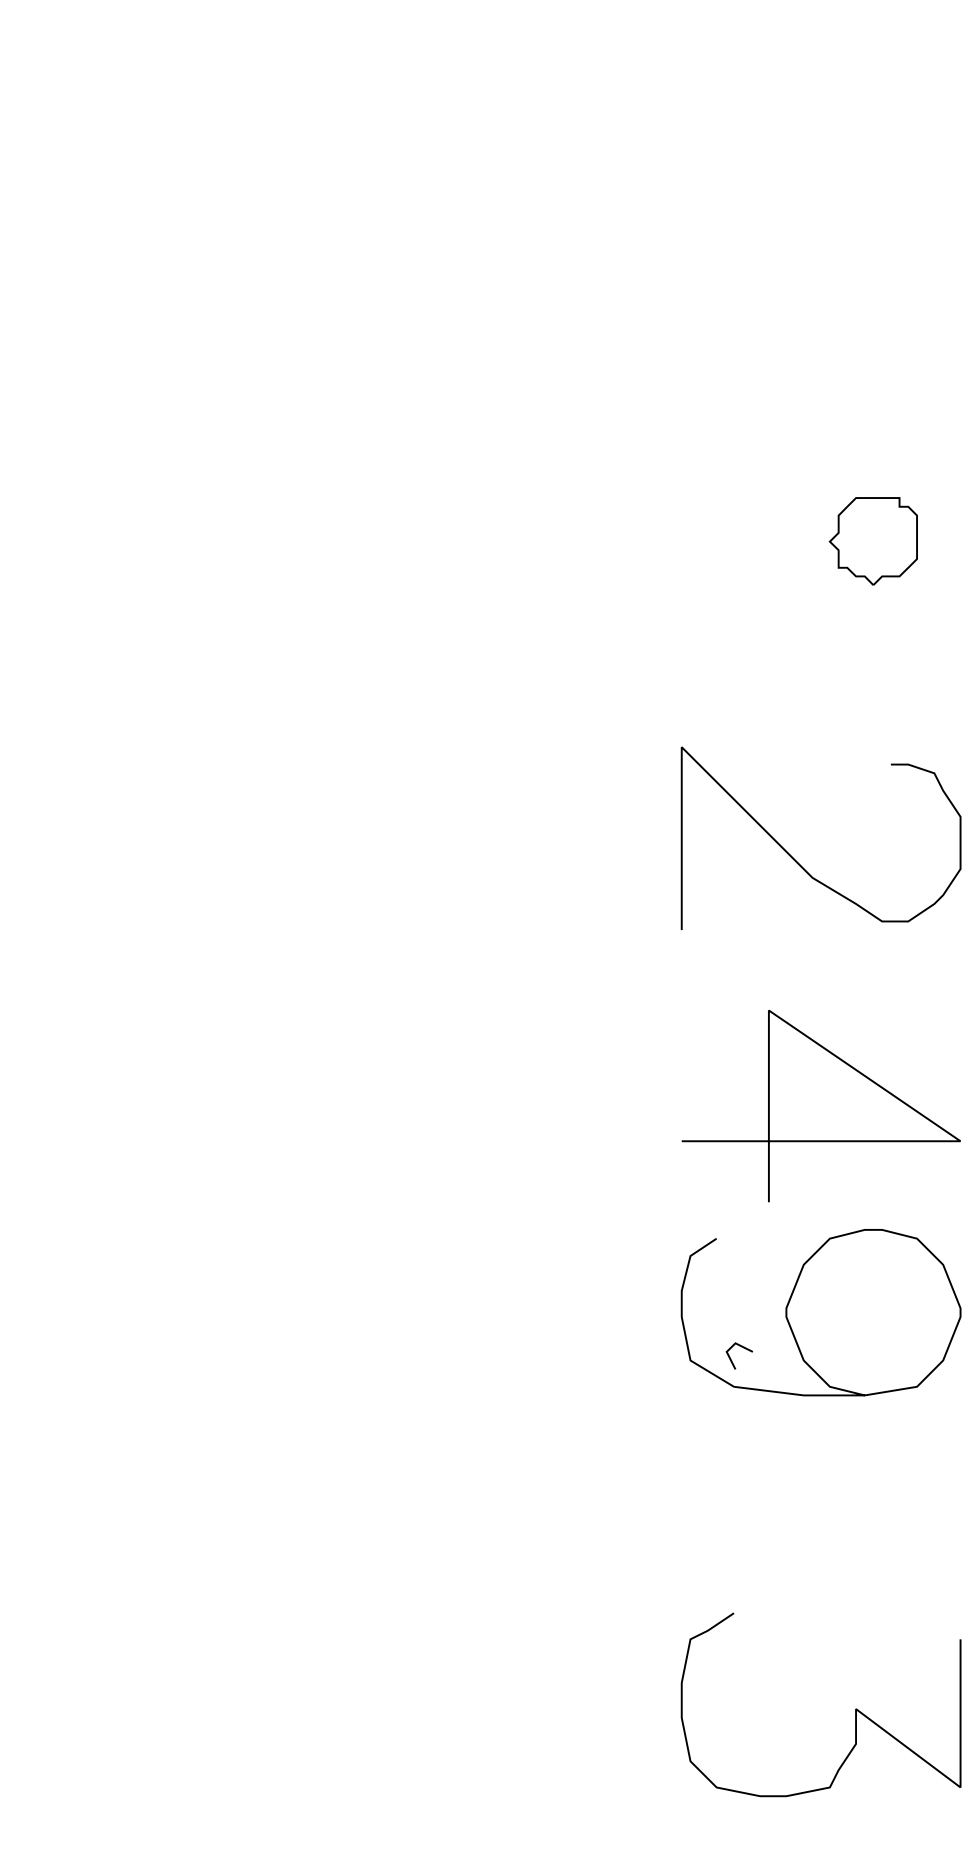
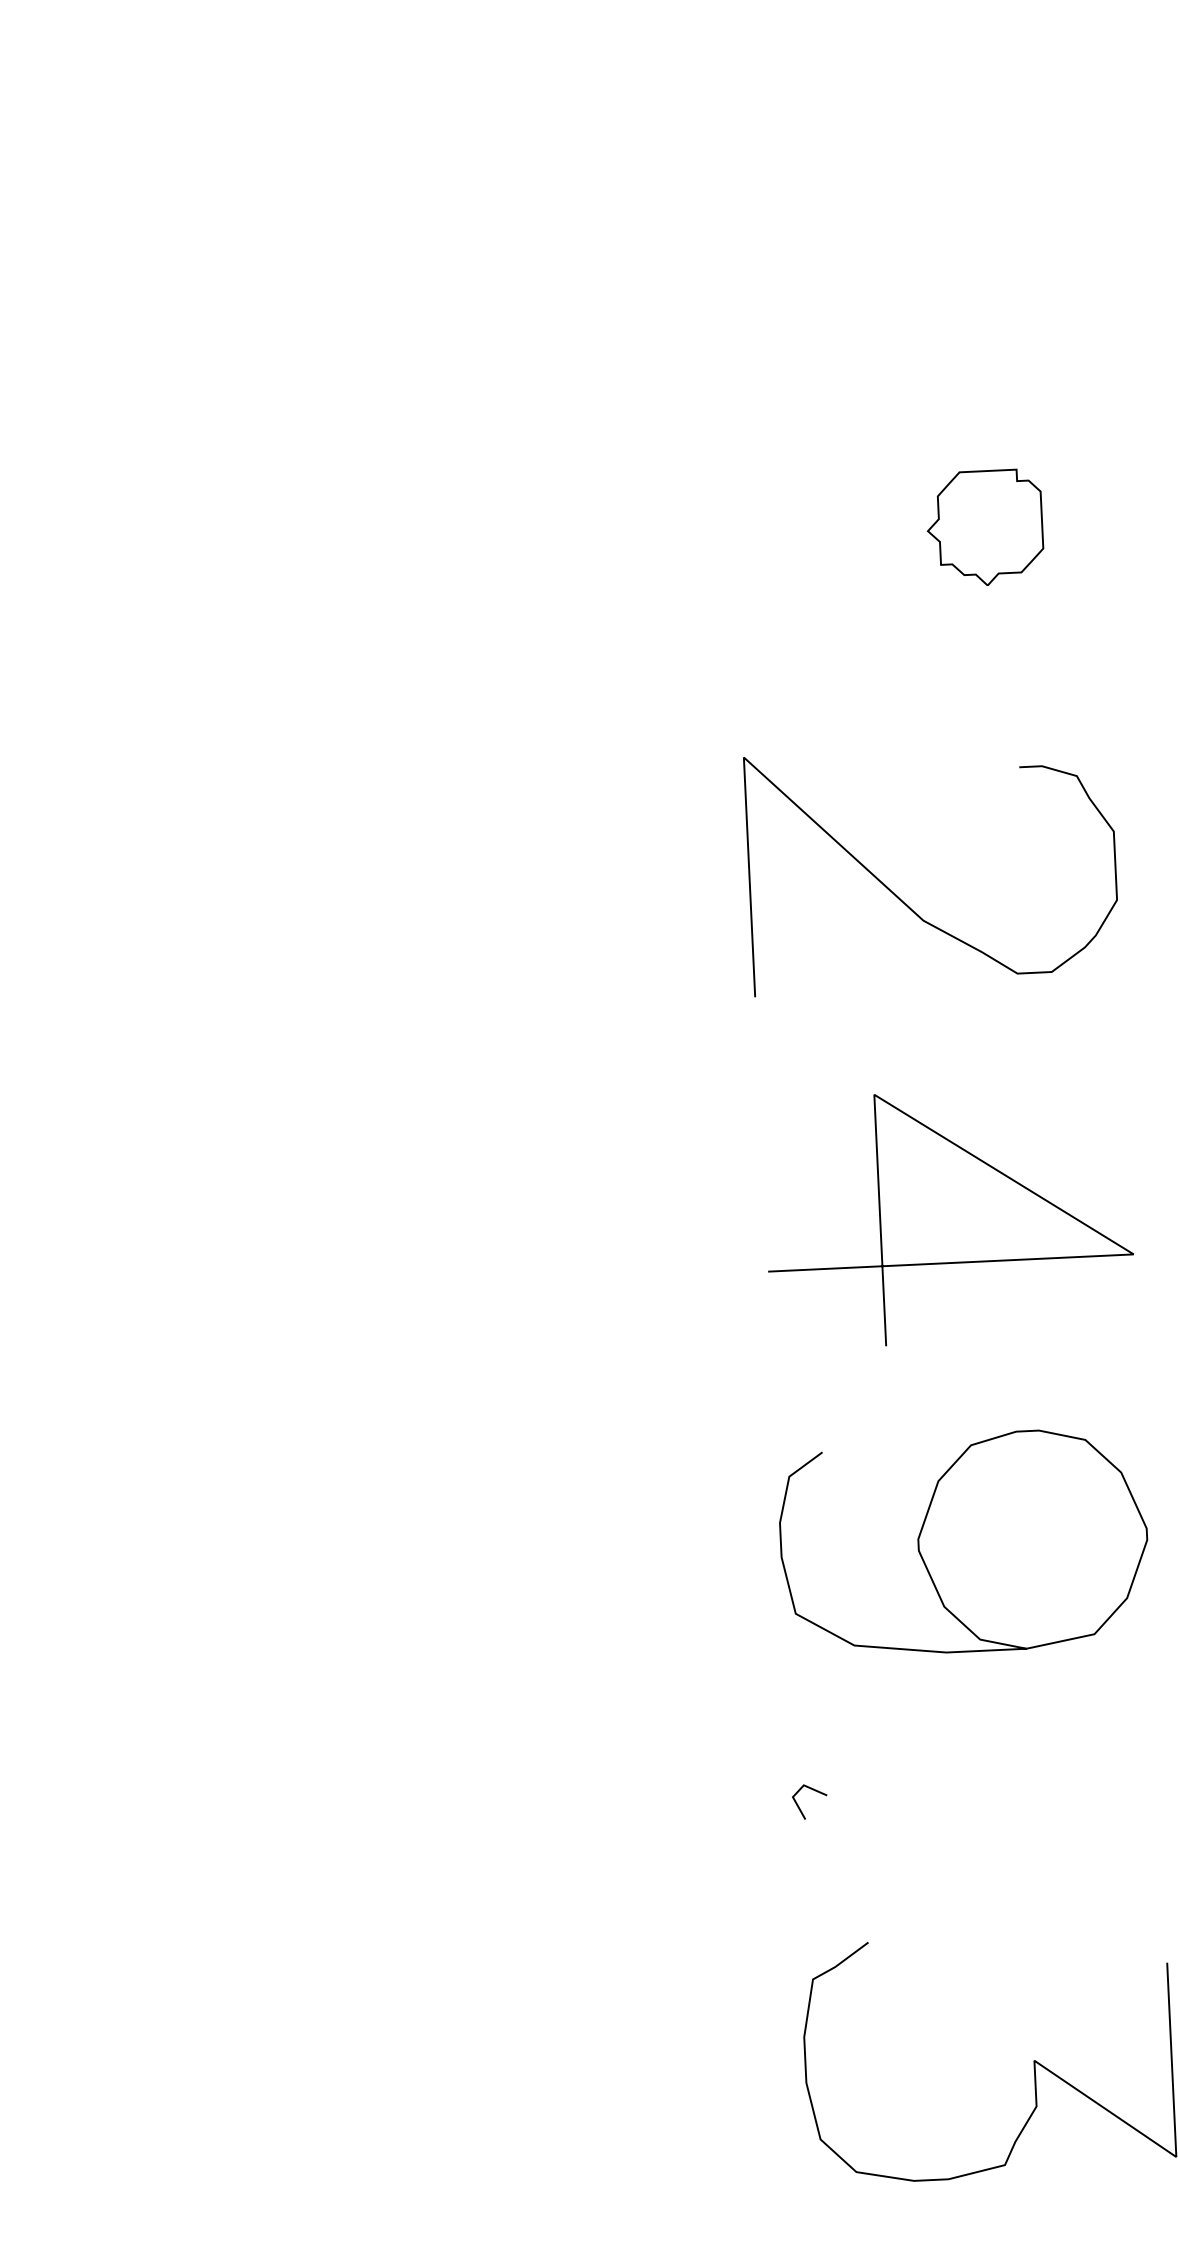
curve: (796, 860) -> (901, 898), moved
line: (820, 1140) -> (950, 1262), moved
line: (731, 1358) -> (799, 1805), moved

